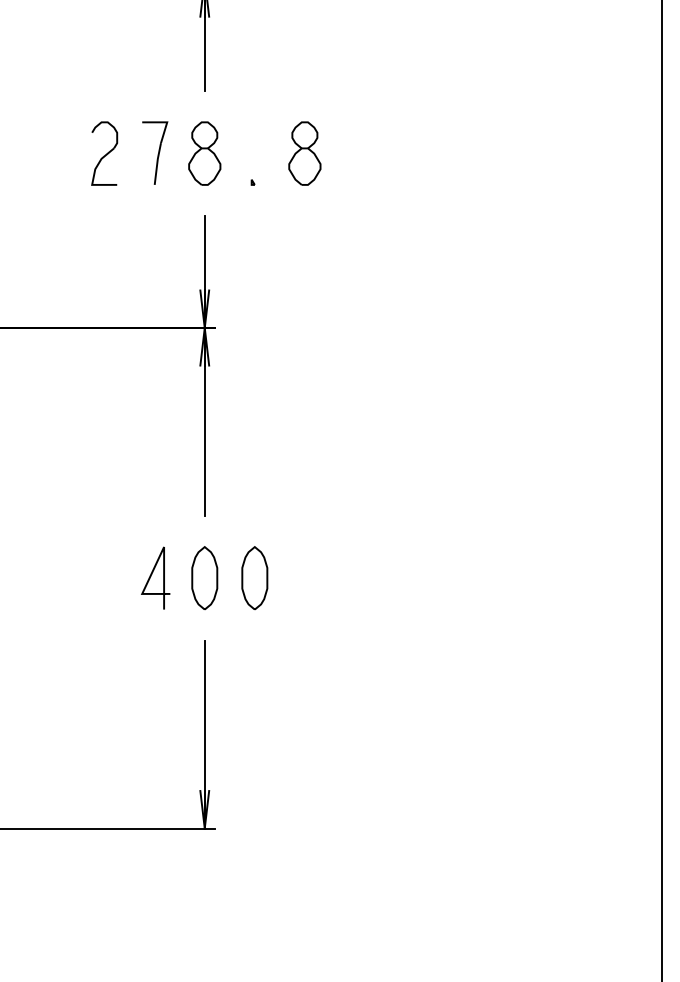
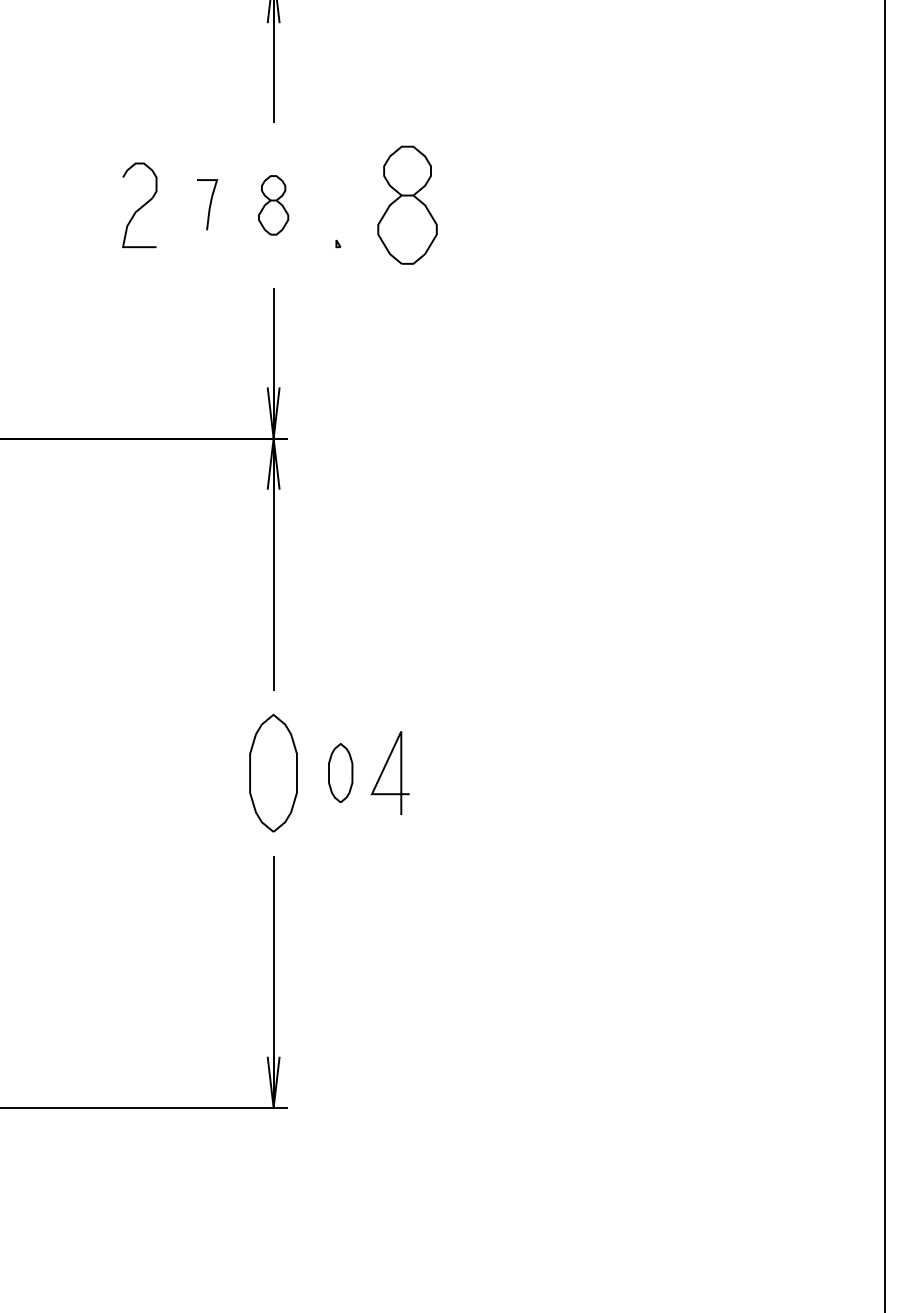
part: (155, 152) -> (207, 204), size x0.6
part: (204, 153) -> (273, 205), size x0.7
part: (304, 153) -> (407, 205), size x1.4
line: (151, 576) -> (384, 770), moved
part: (204, 577) -> (273, 772), size x1.4
part: (254, 577) -> (340, 772), size x0.7

